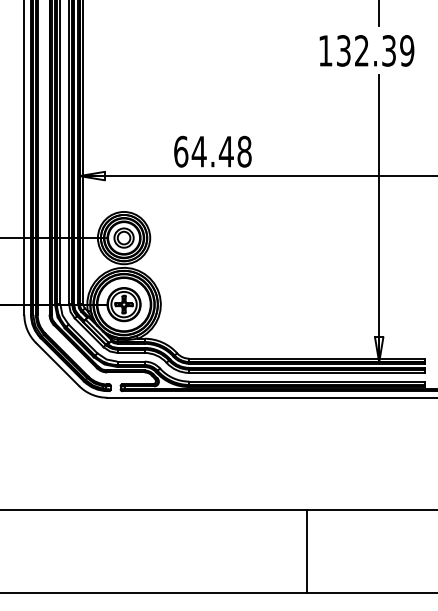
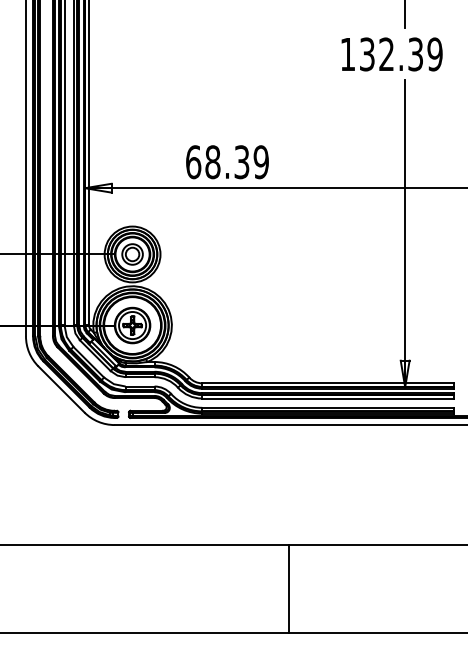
text: (221, 152) -> (236, 162), 64.48 -> 68.39
line: (307, 550) -> (289, 588), moved

